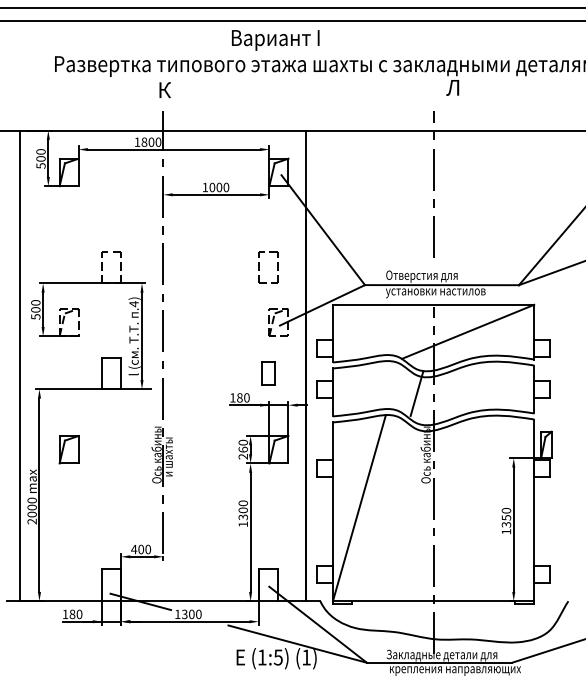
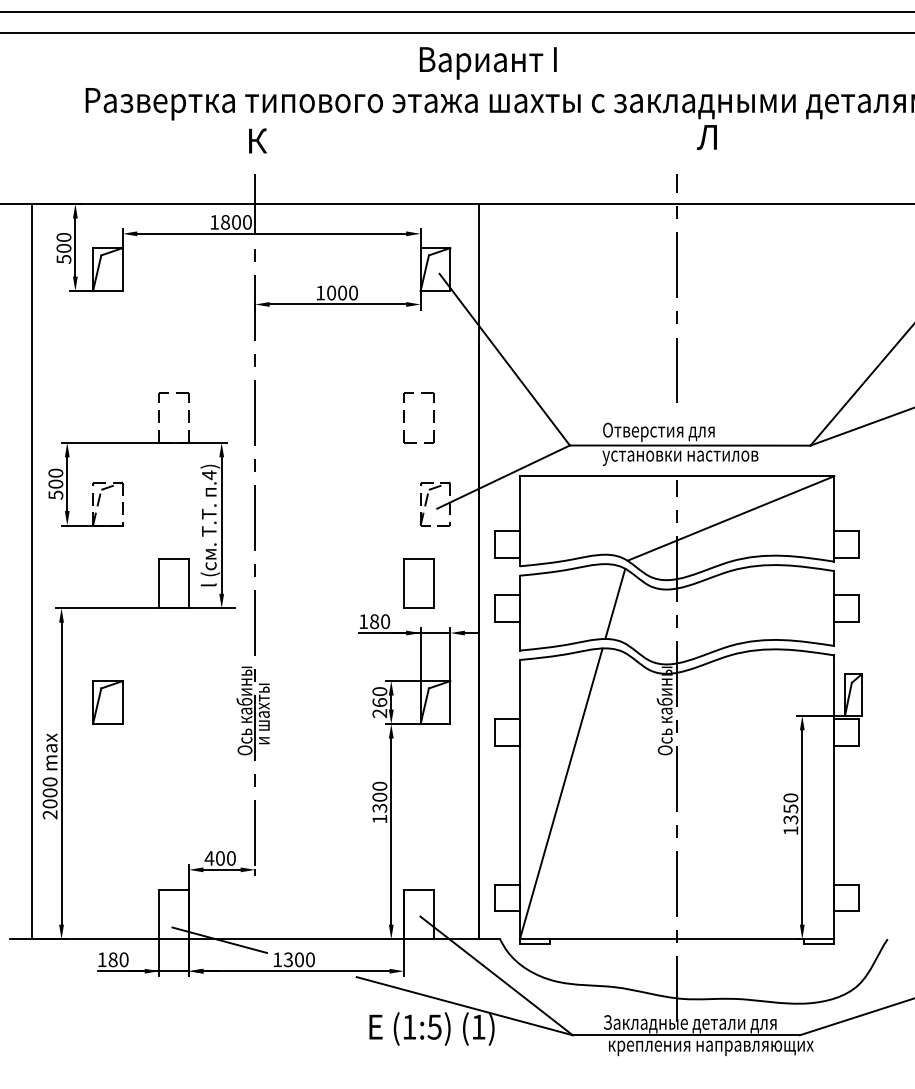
text: (275, 40) -> (487, 63), moved
part: (268, 373) -> (419, 583), size x1.43
line: (416, 393) -> (614, 603), moved

